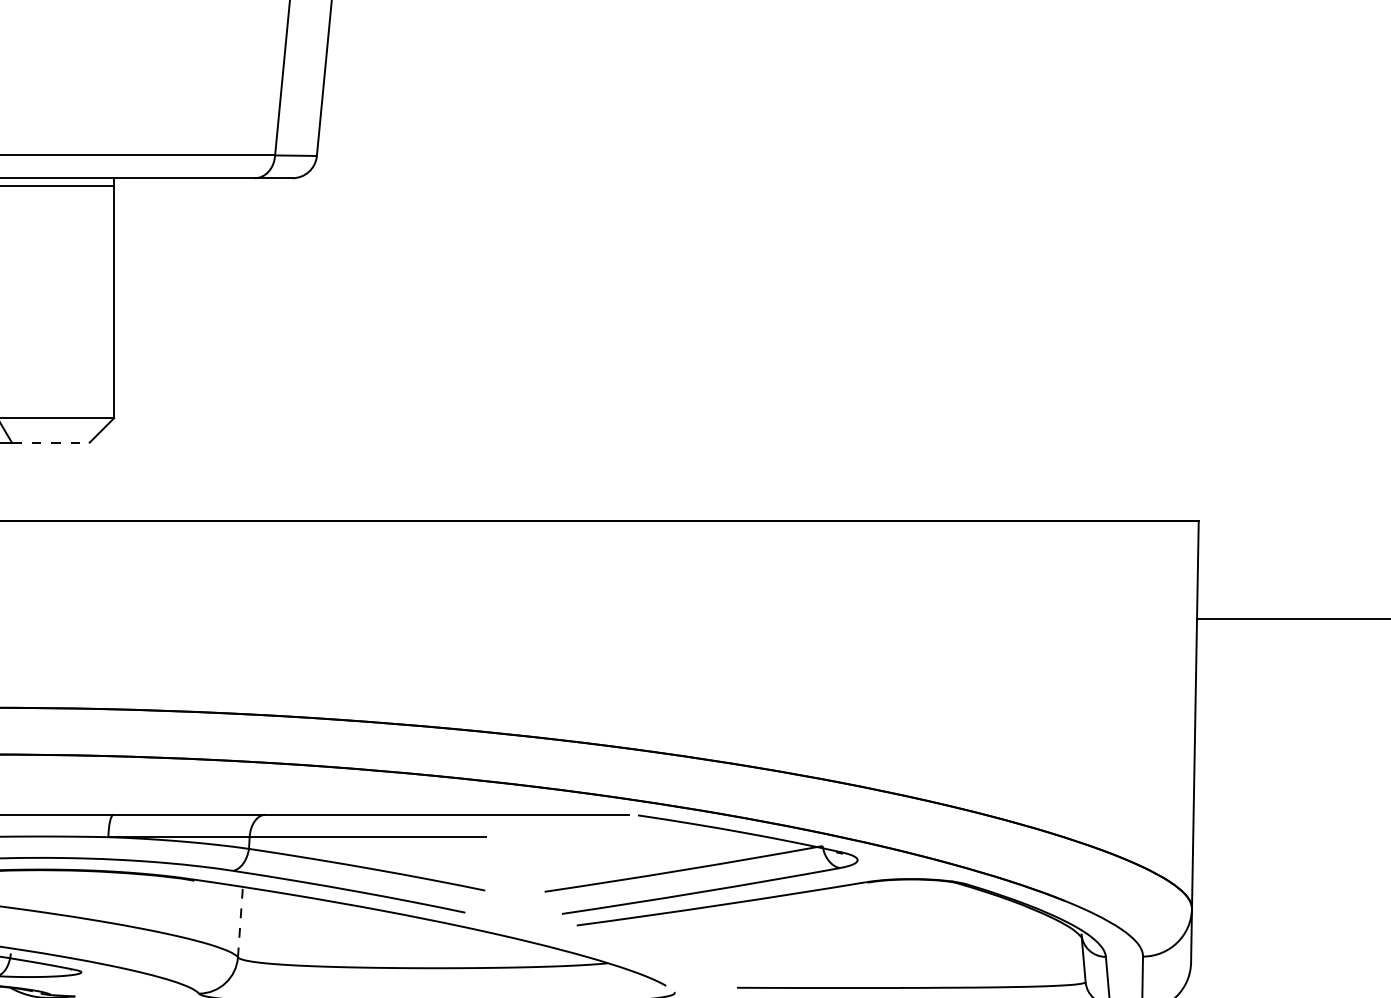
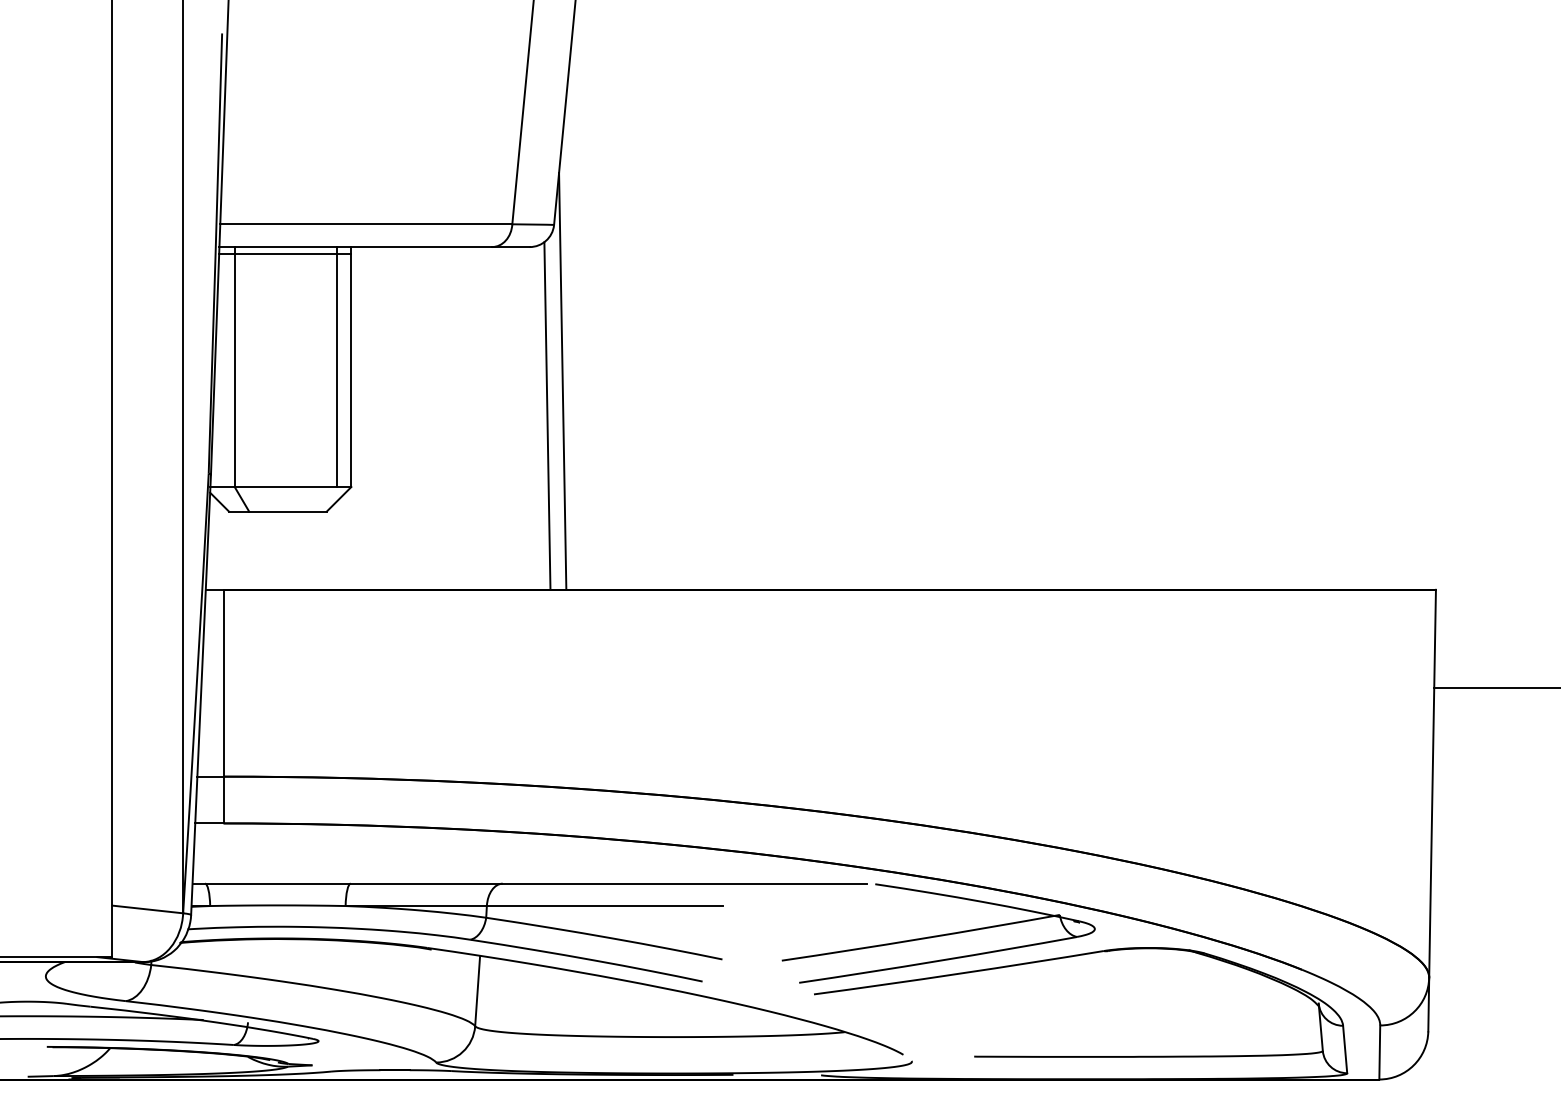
line: (100, 298) -> (337, 367), added
line: (325, 312) -> (562, 381), added
line: (310, 346) -> (547, 415), added
line: (51, 442) -> (288, 511), dashed -> solid
line: (240, 922) -> (477, 991), dashed -> solid

